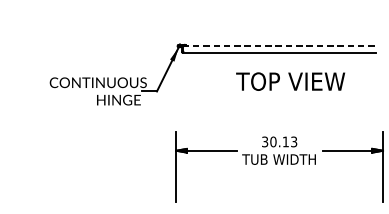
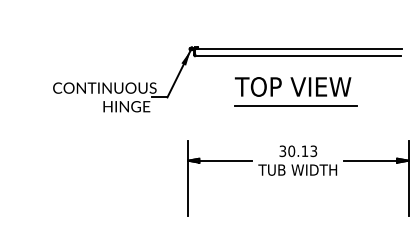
line: (279, 46) -> (298, 49), dashed -> solid
text: (290, 81) -> (292, 86), moved
line: (276, 99) -> (295, 106), added

